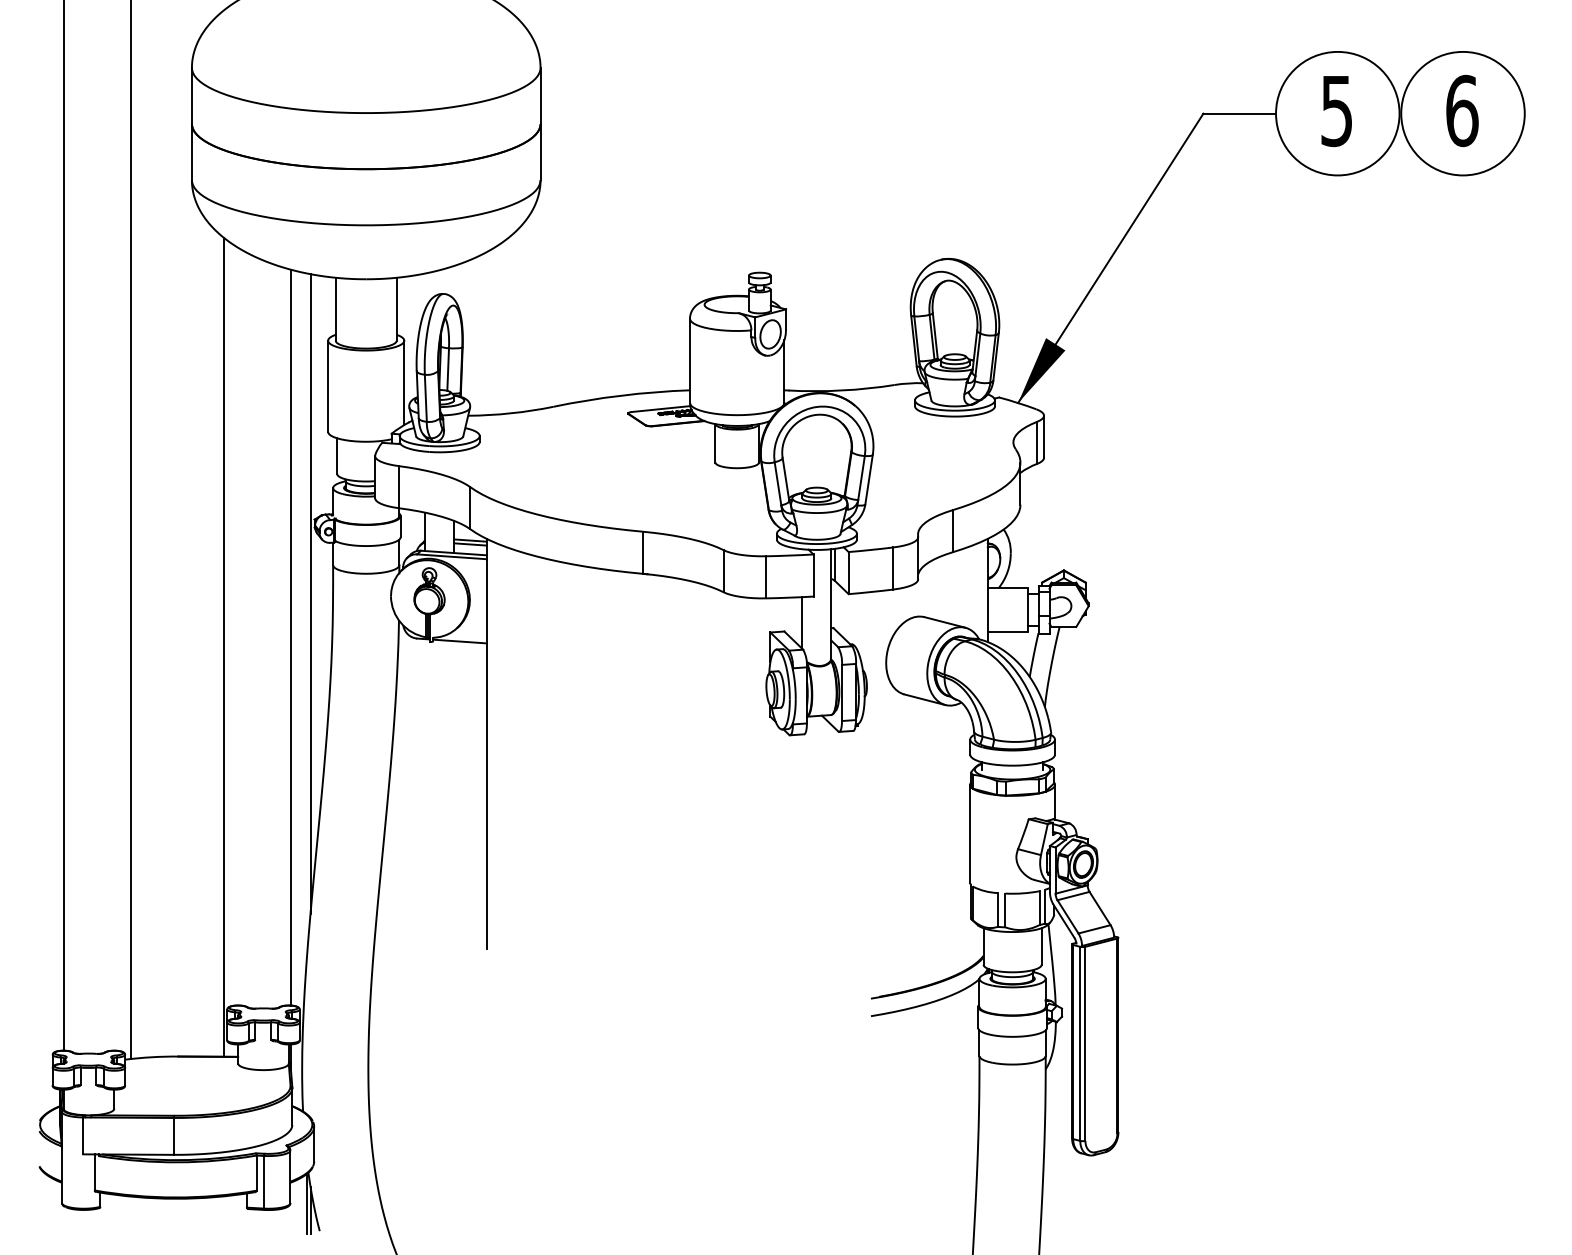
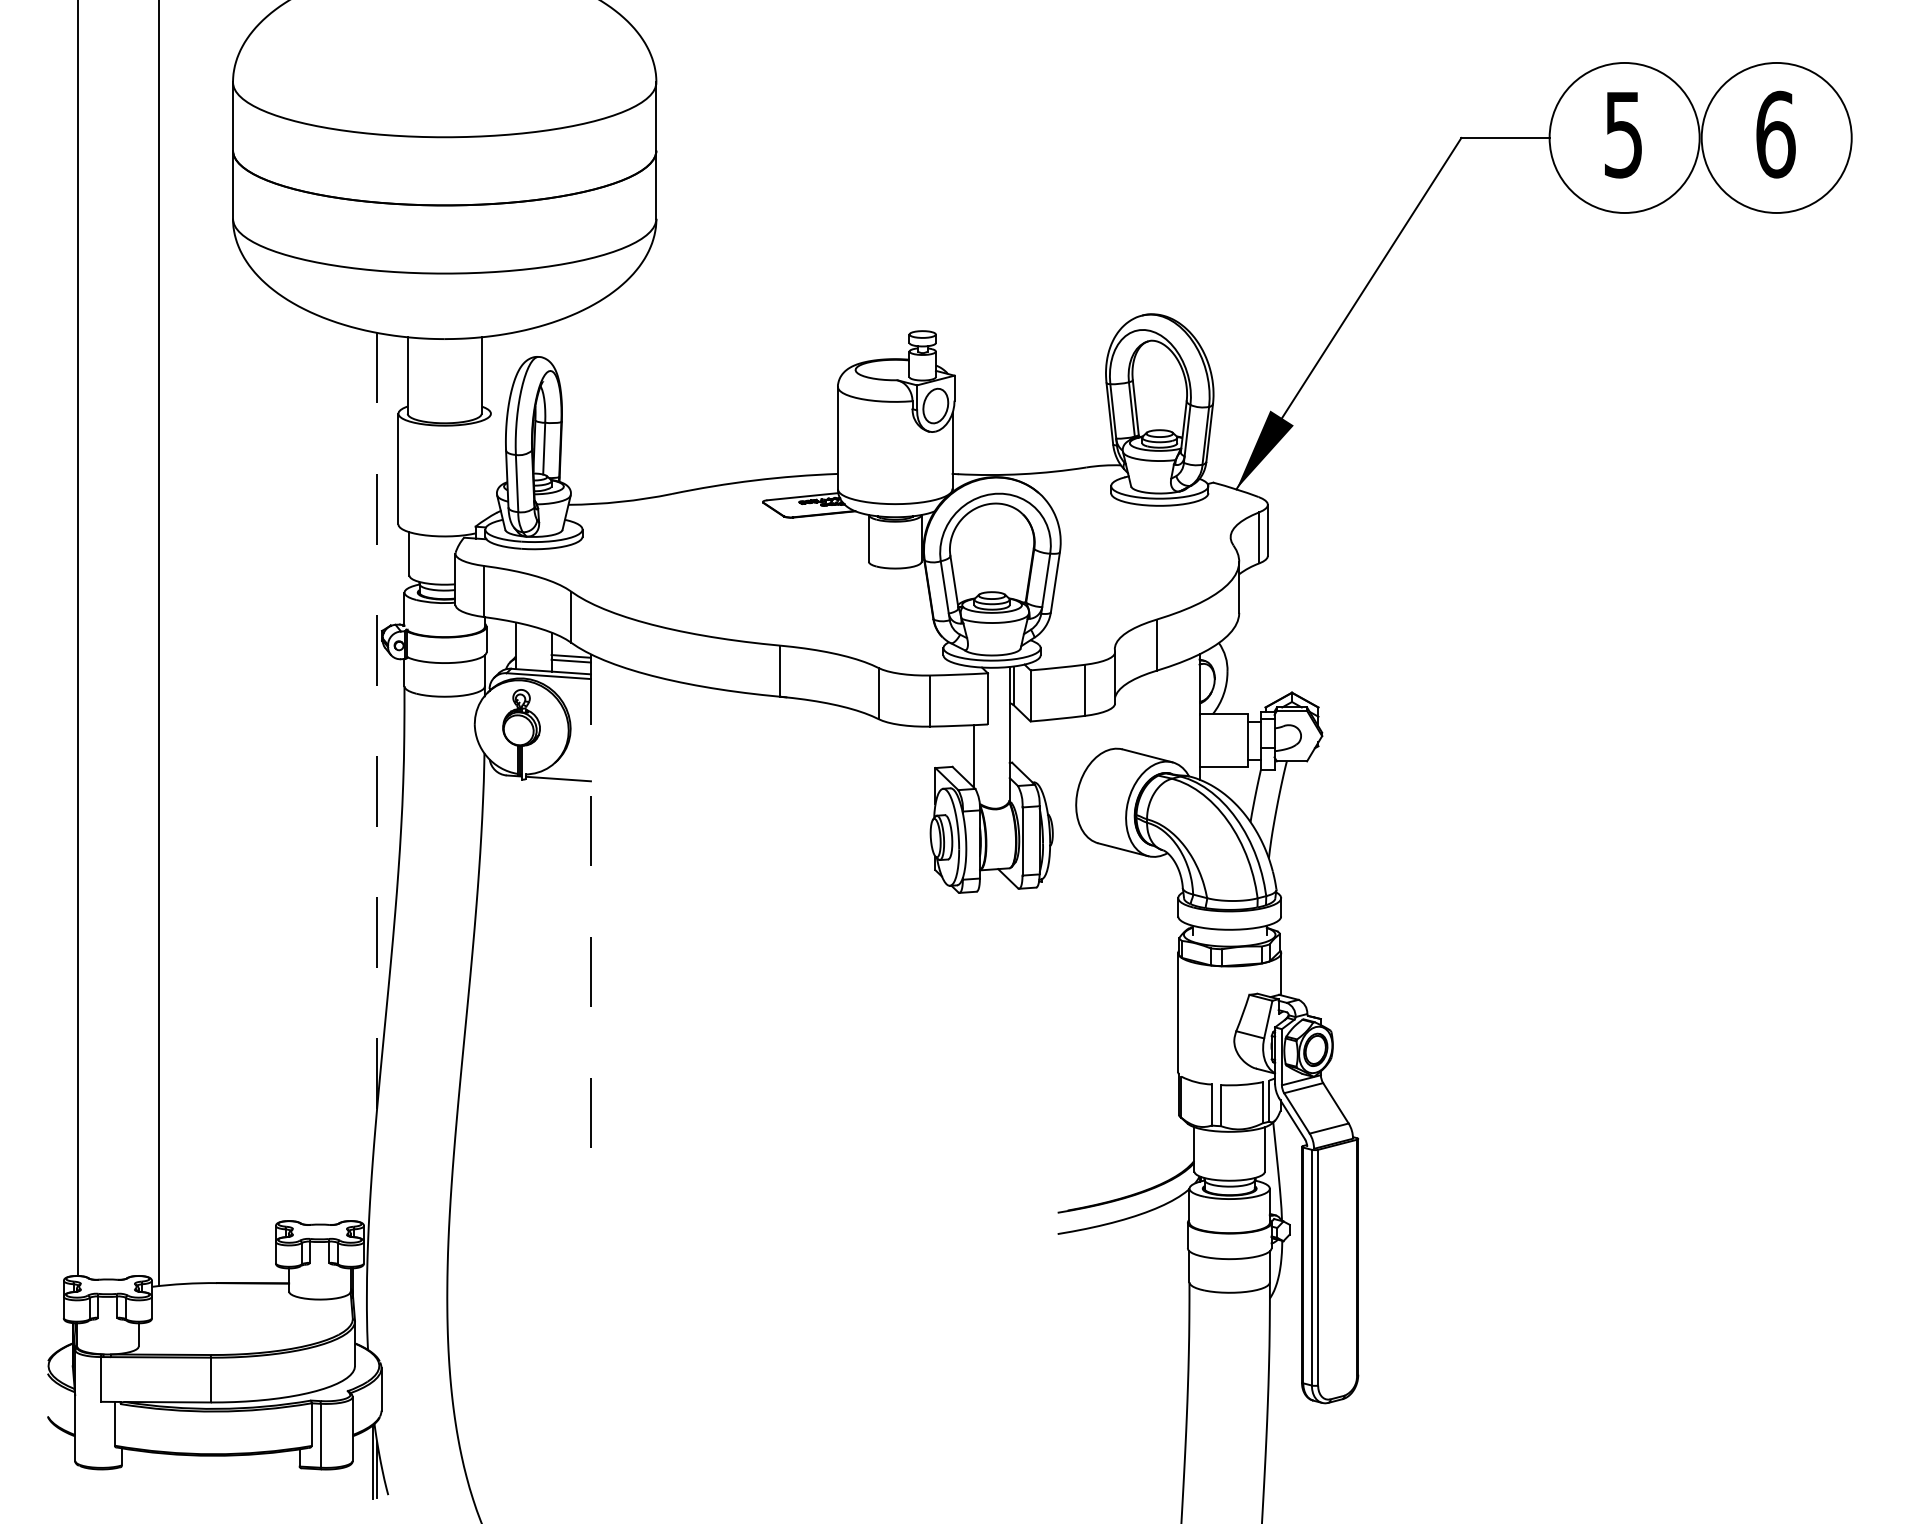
line: (404, 382) -> (491, 464), removed
line: (310, 594) -> (377, 721), solid -> dashed
line: (291, 637) -> (353, 774), removed
line: (224, 647) -> (272, 786), removed
line: (486, 744) -> (590, 904), solid -> dashed

